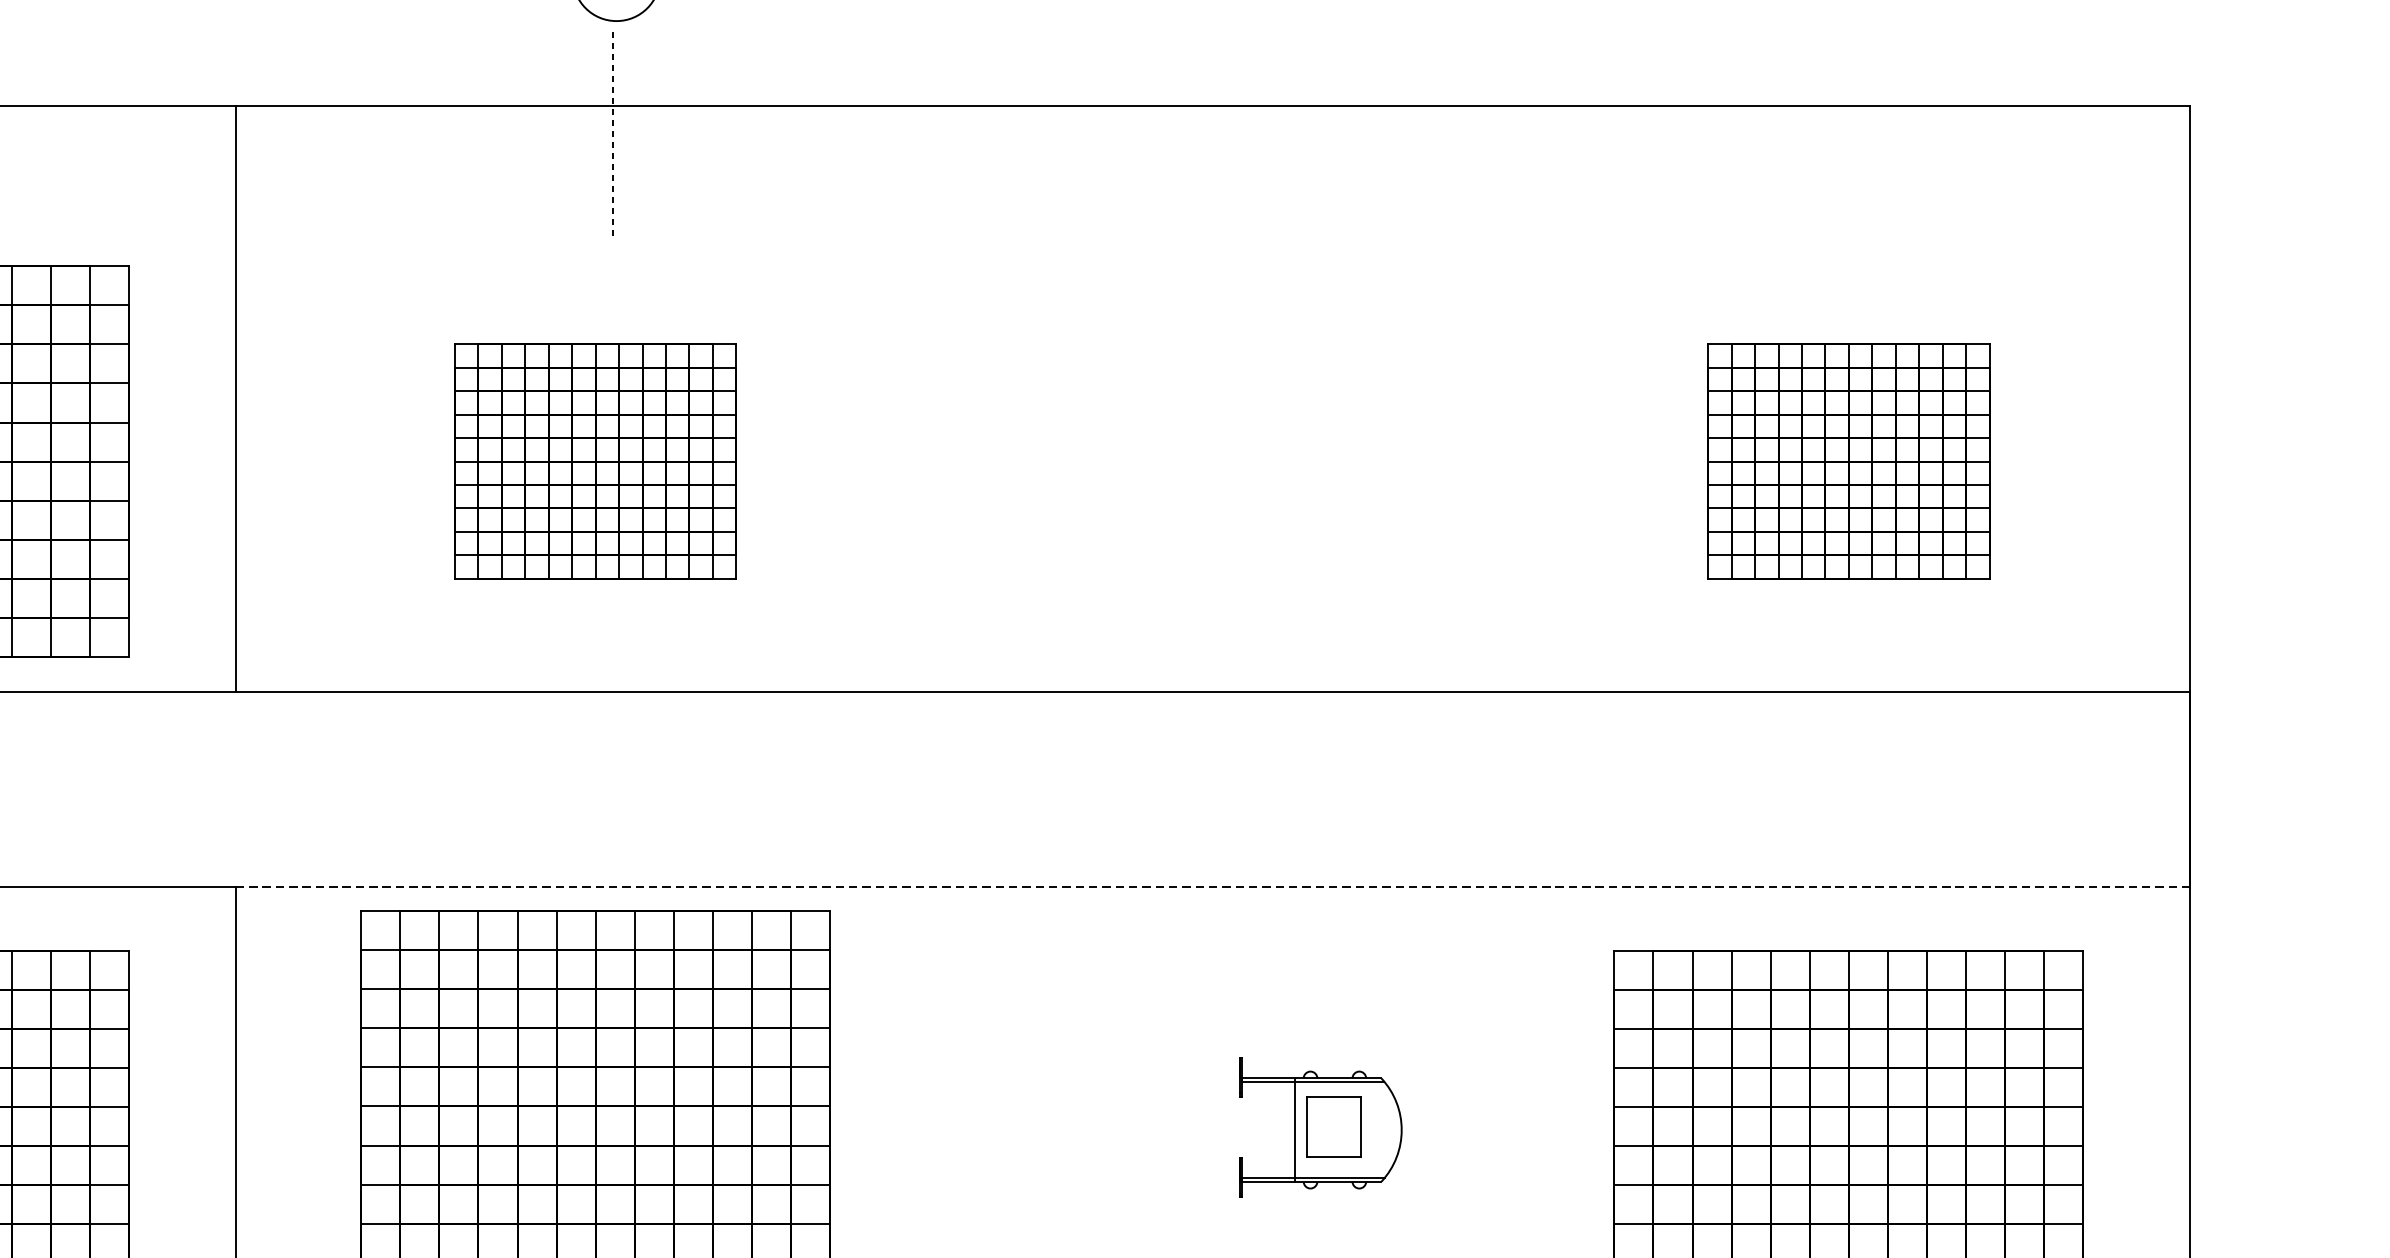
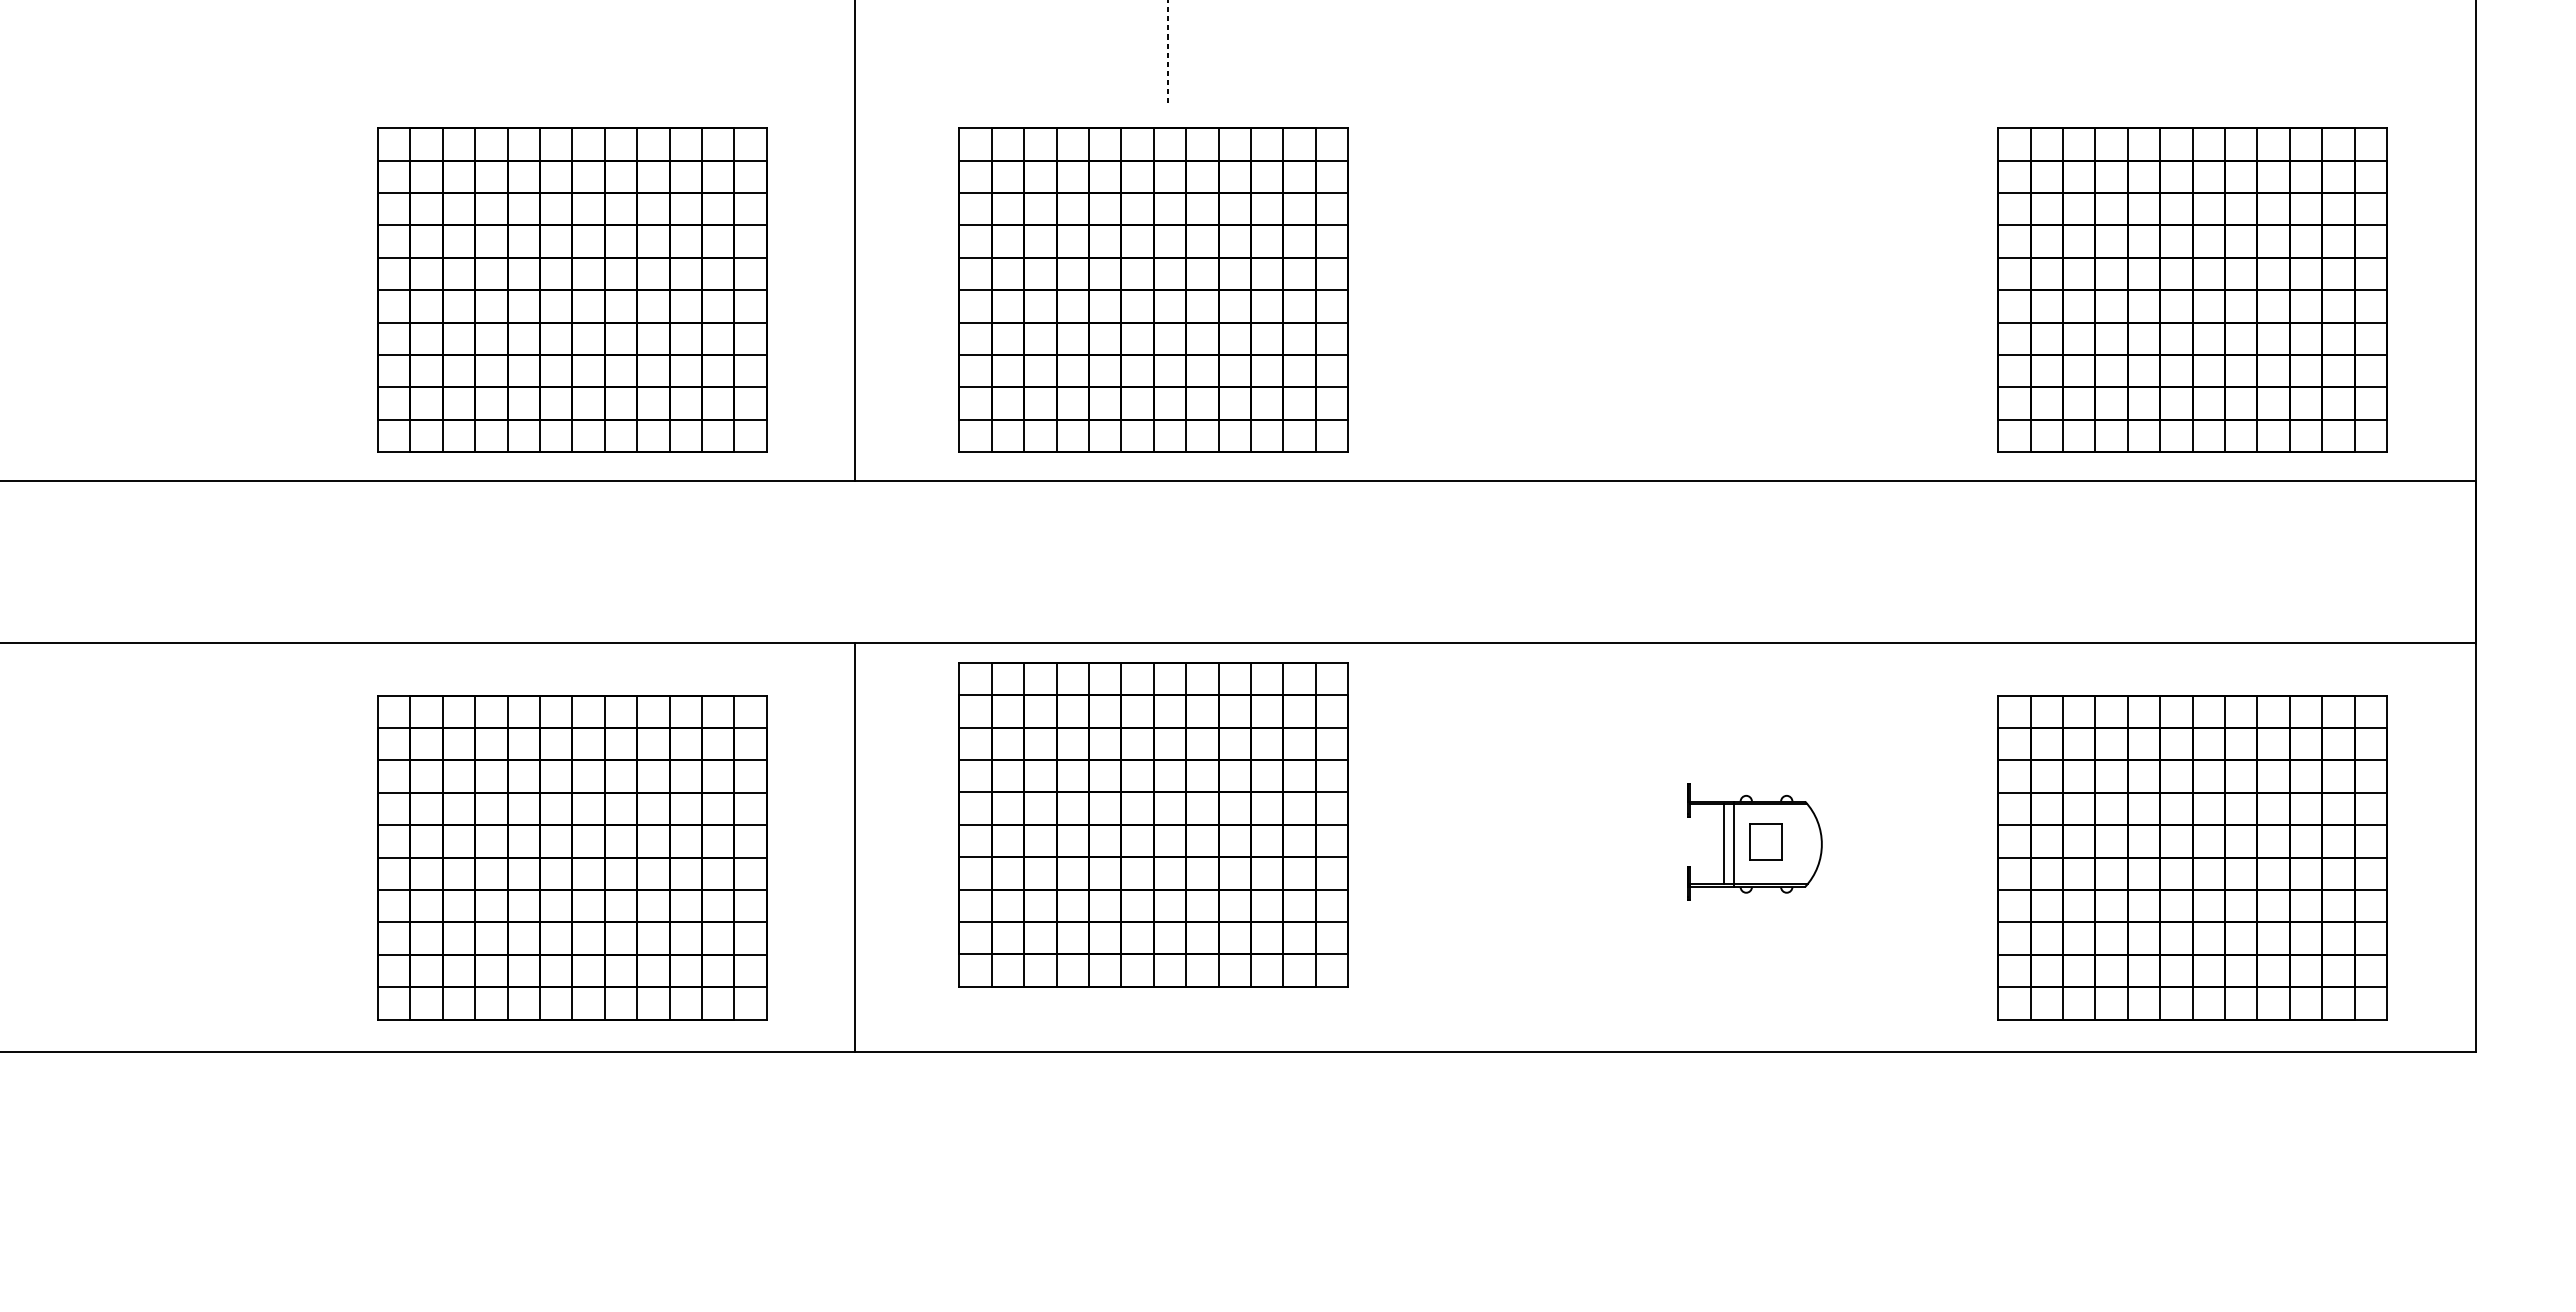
part: (595, 460) -> (1153, 289), size x1.67
part: (1848, 460) -> (2192, 289), size x1.67
line: (1213, 886) -> (1665, 642), dashed -> solid
part: (1333, 1126) -> (1765, 841), size x0.71
line: (1283, 1129) -> (1723, 843), added

